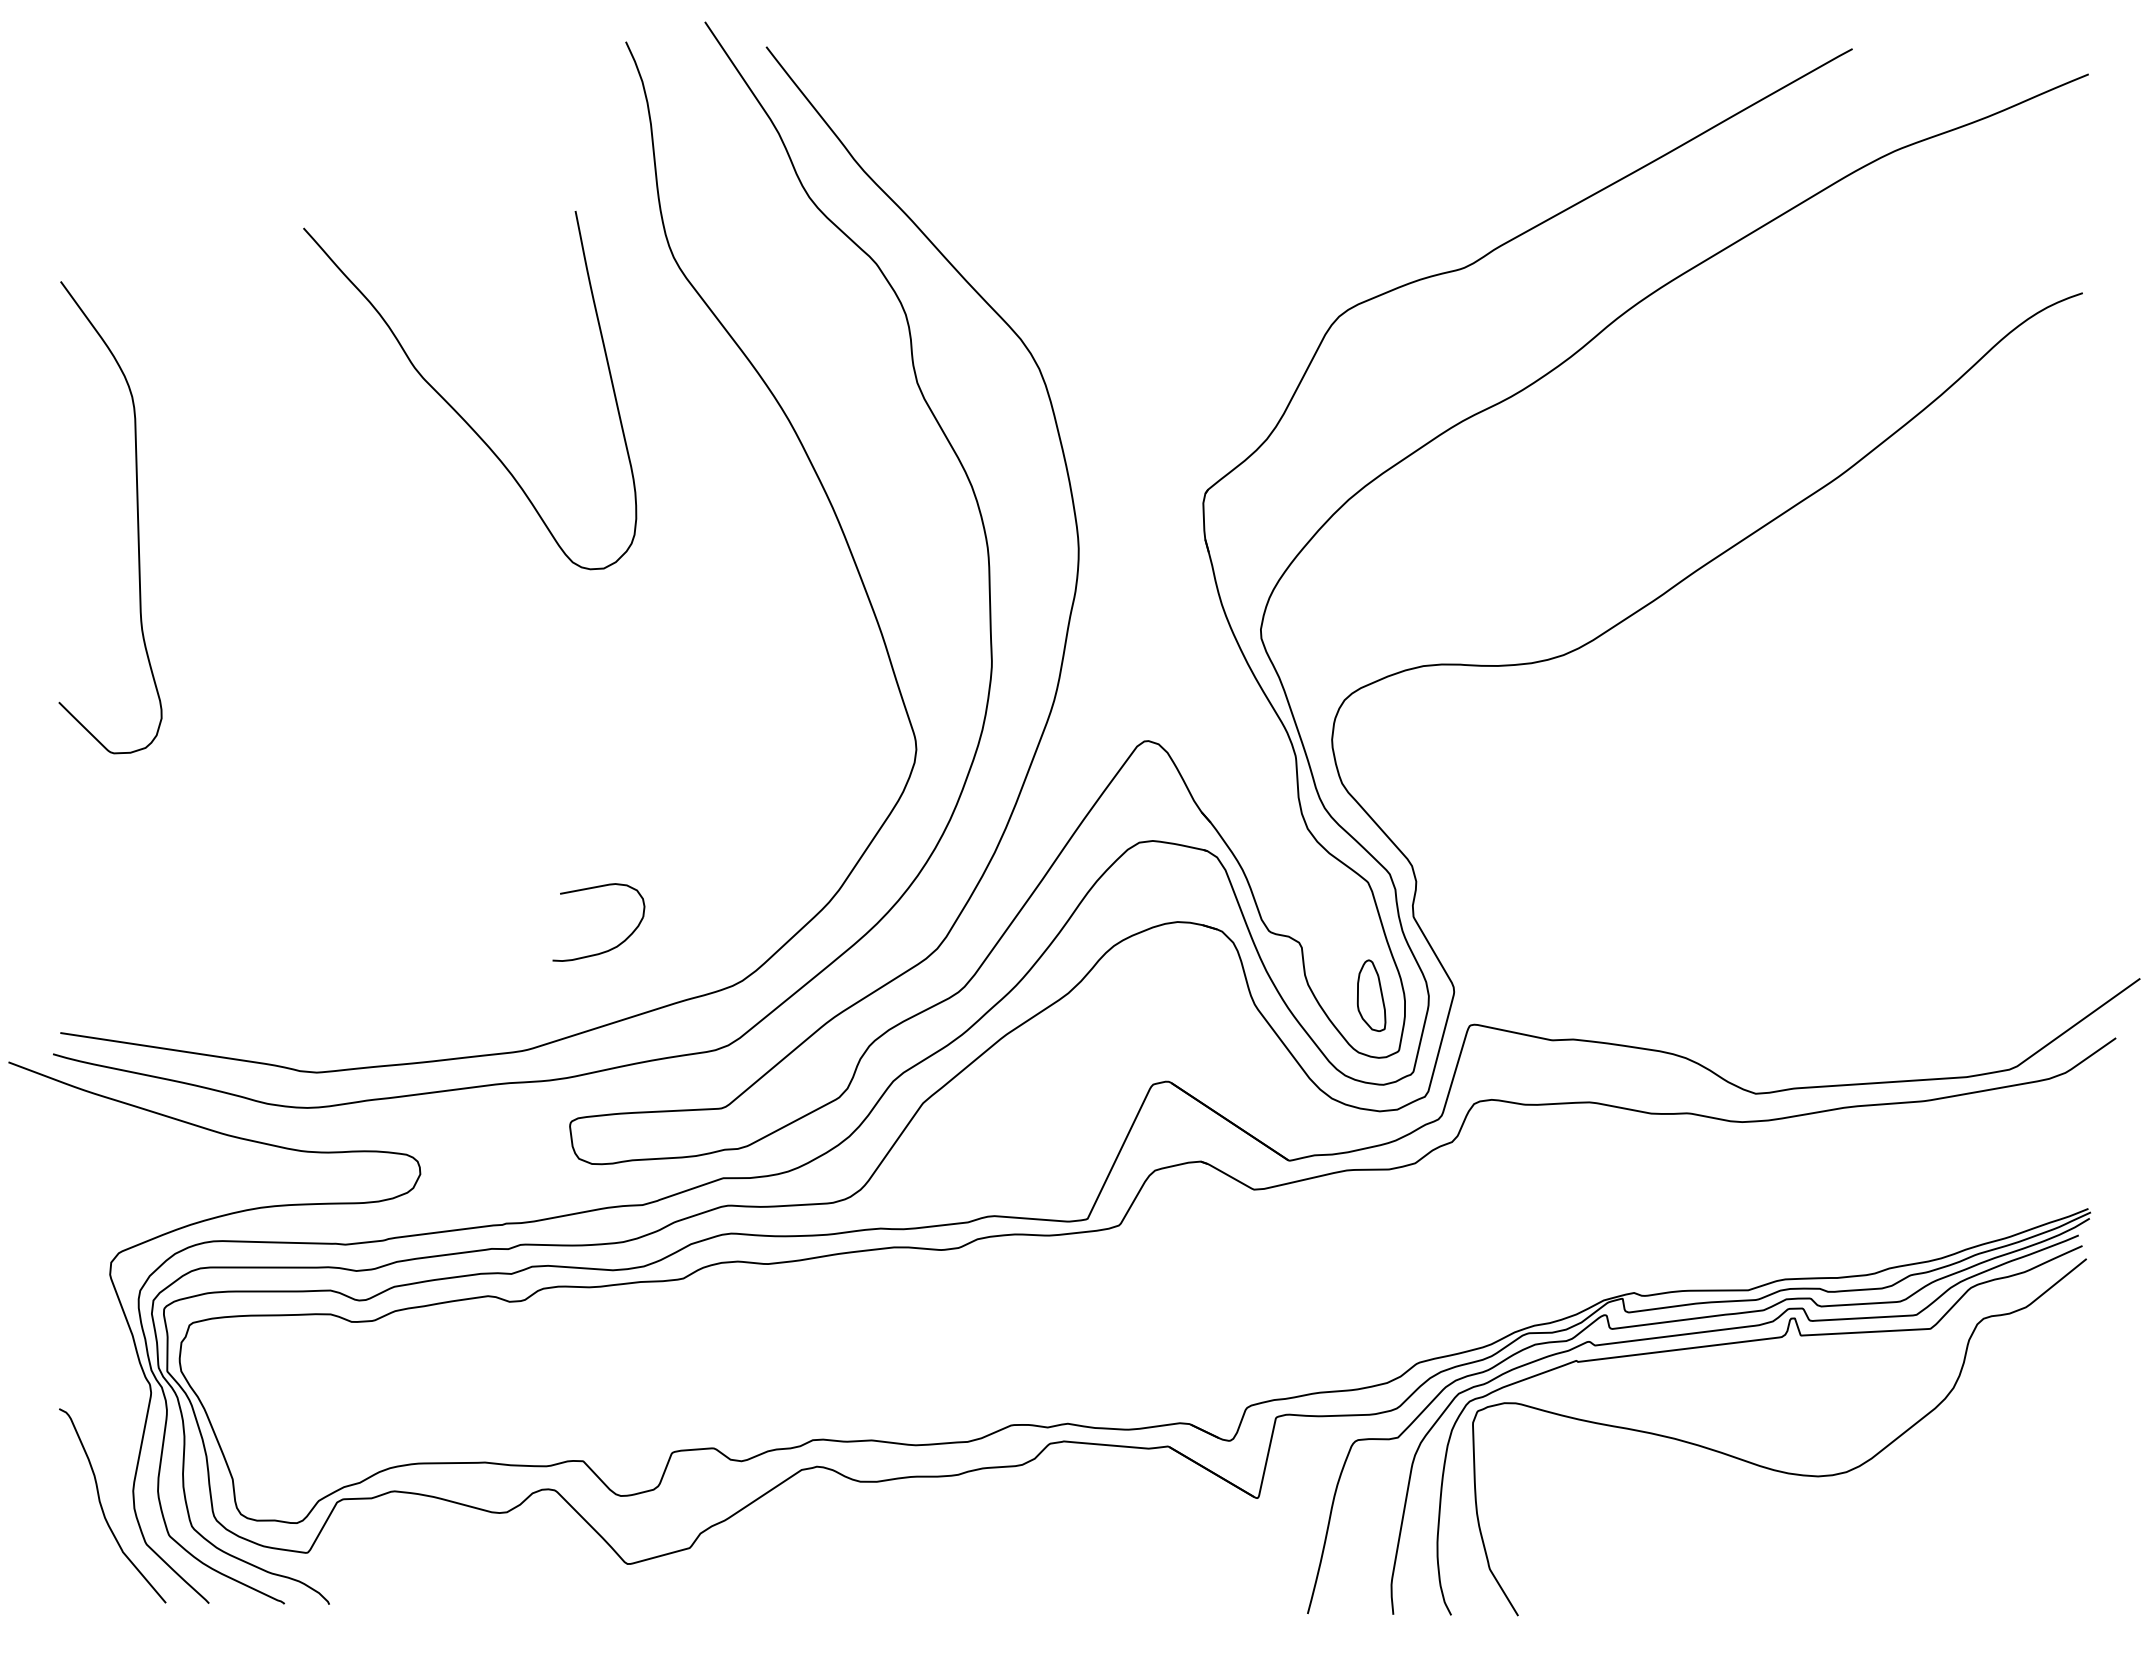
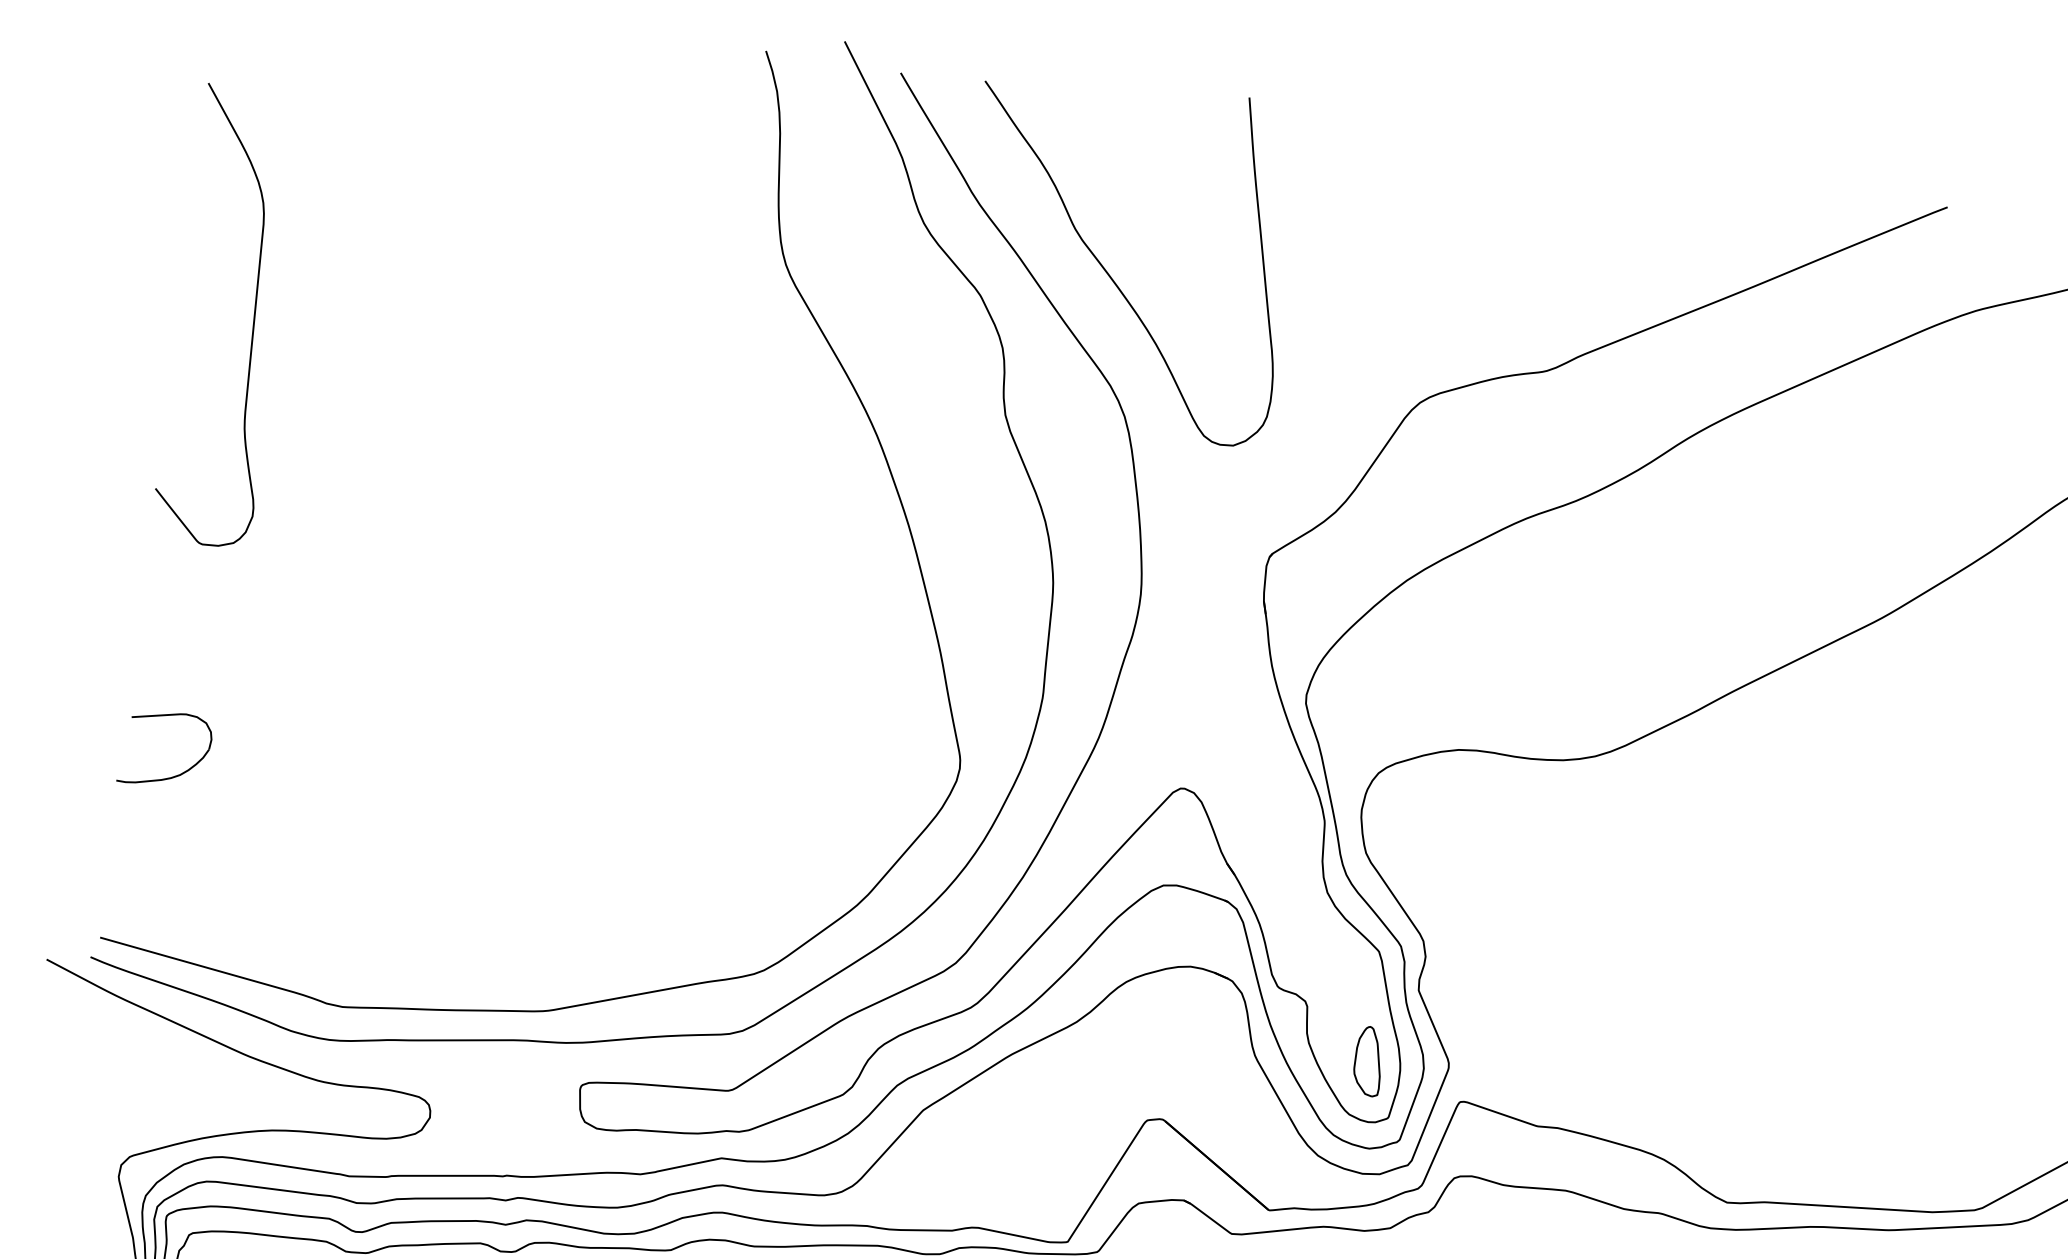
curve: (453, 407) -> (1107, 272), moved
curve: (137, 517) -> (253, 319), moved
part: (610, 948) -> (173, 775), moved

